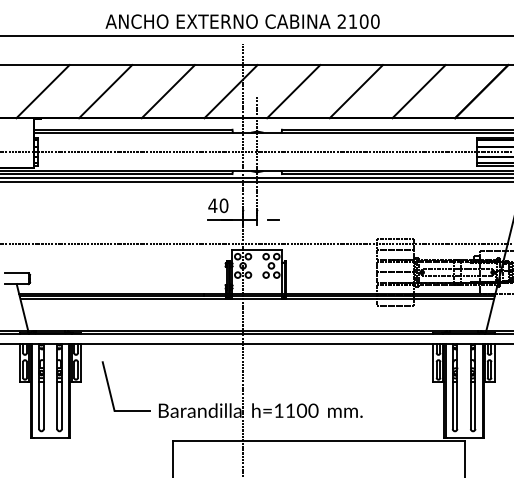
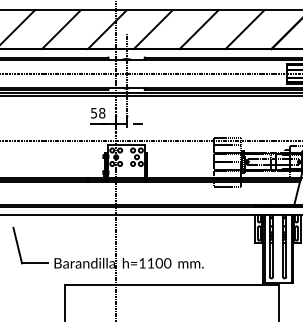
text: (218, 205) -> (98, 113), 40 -> 58

